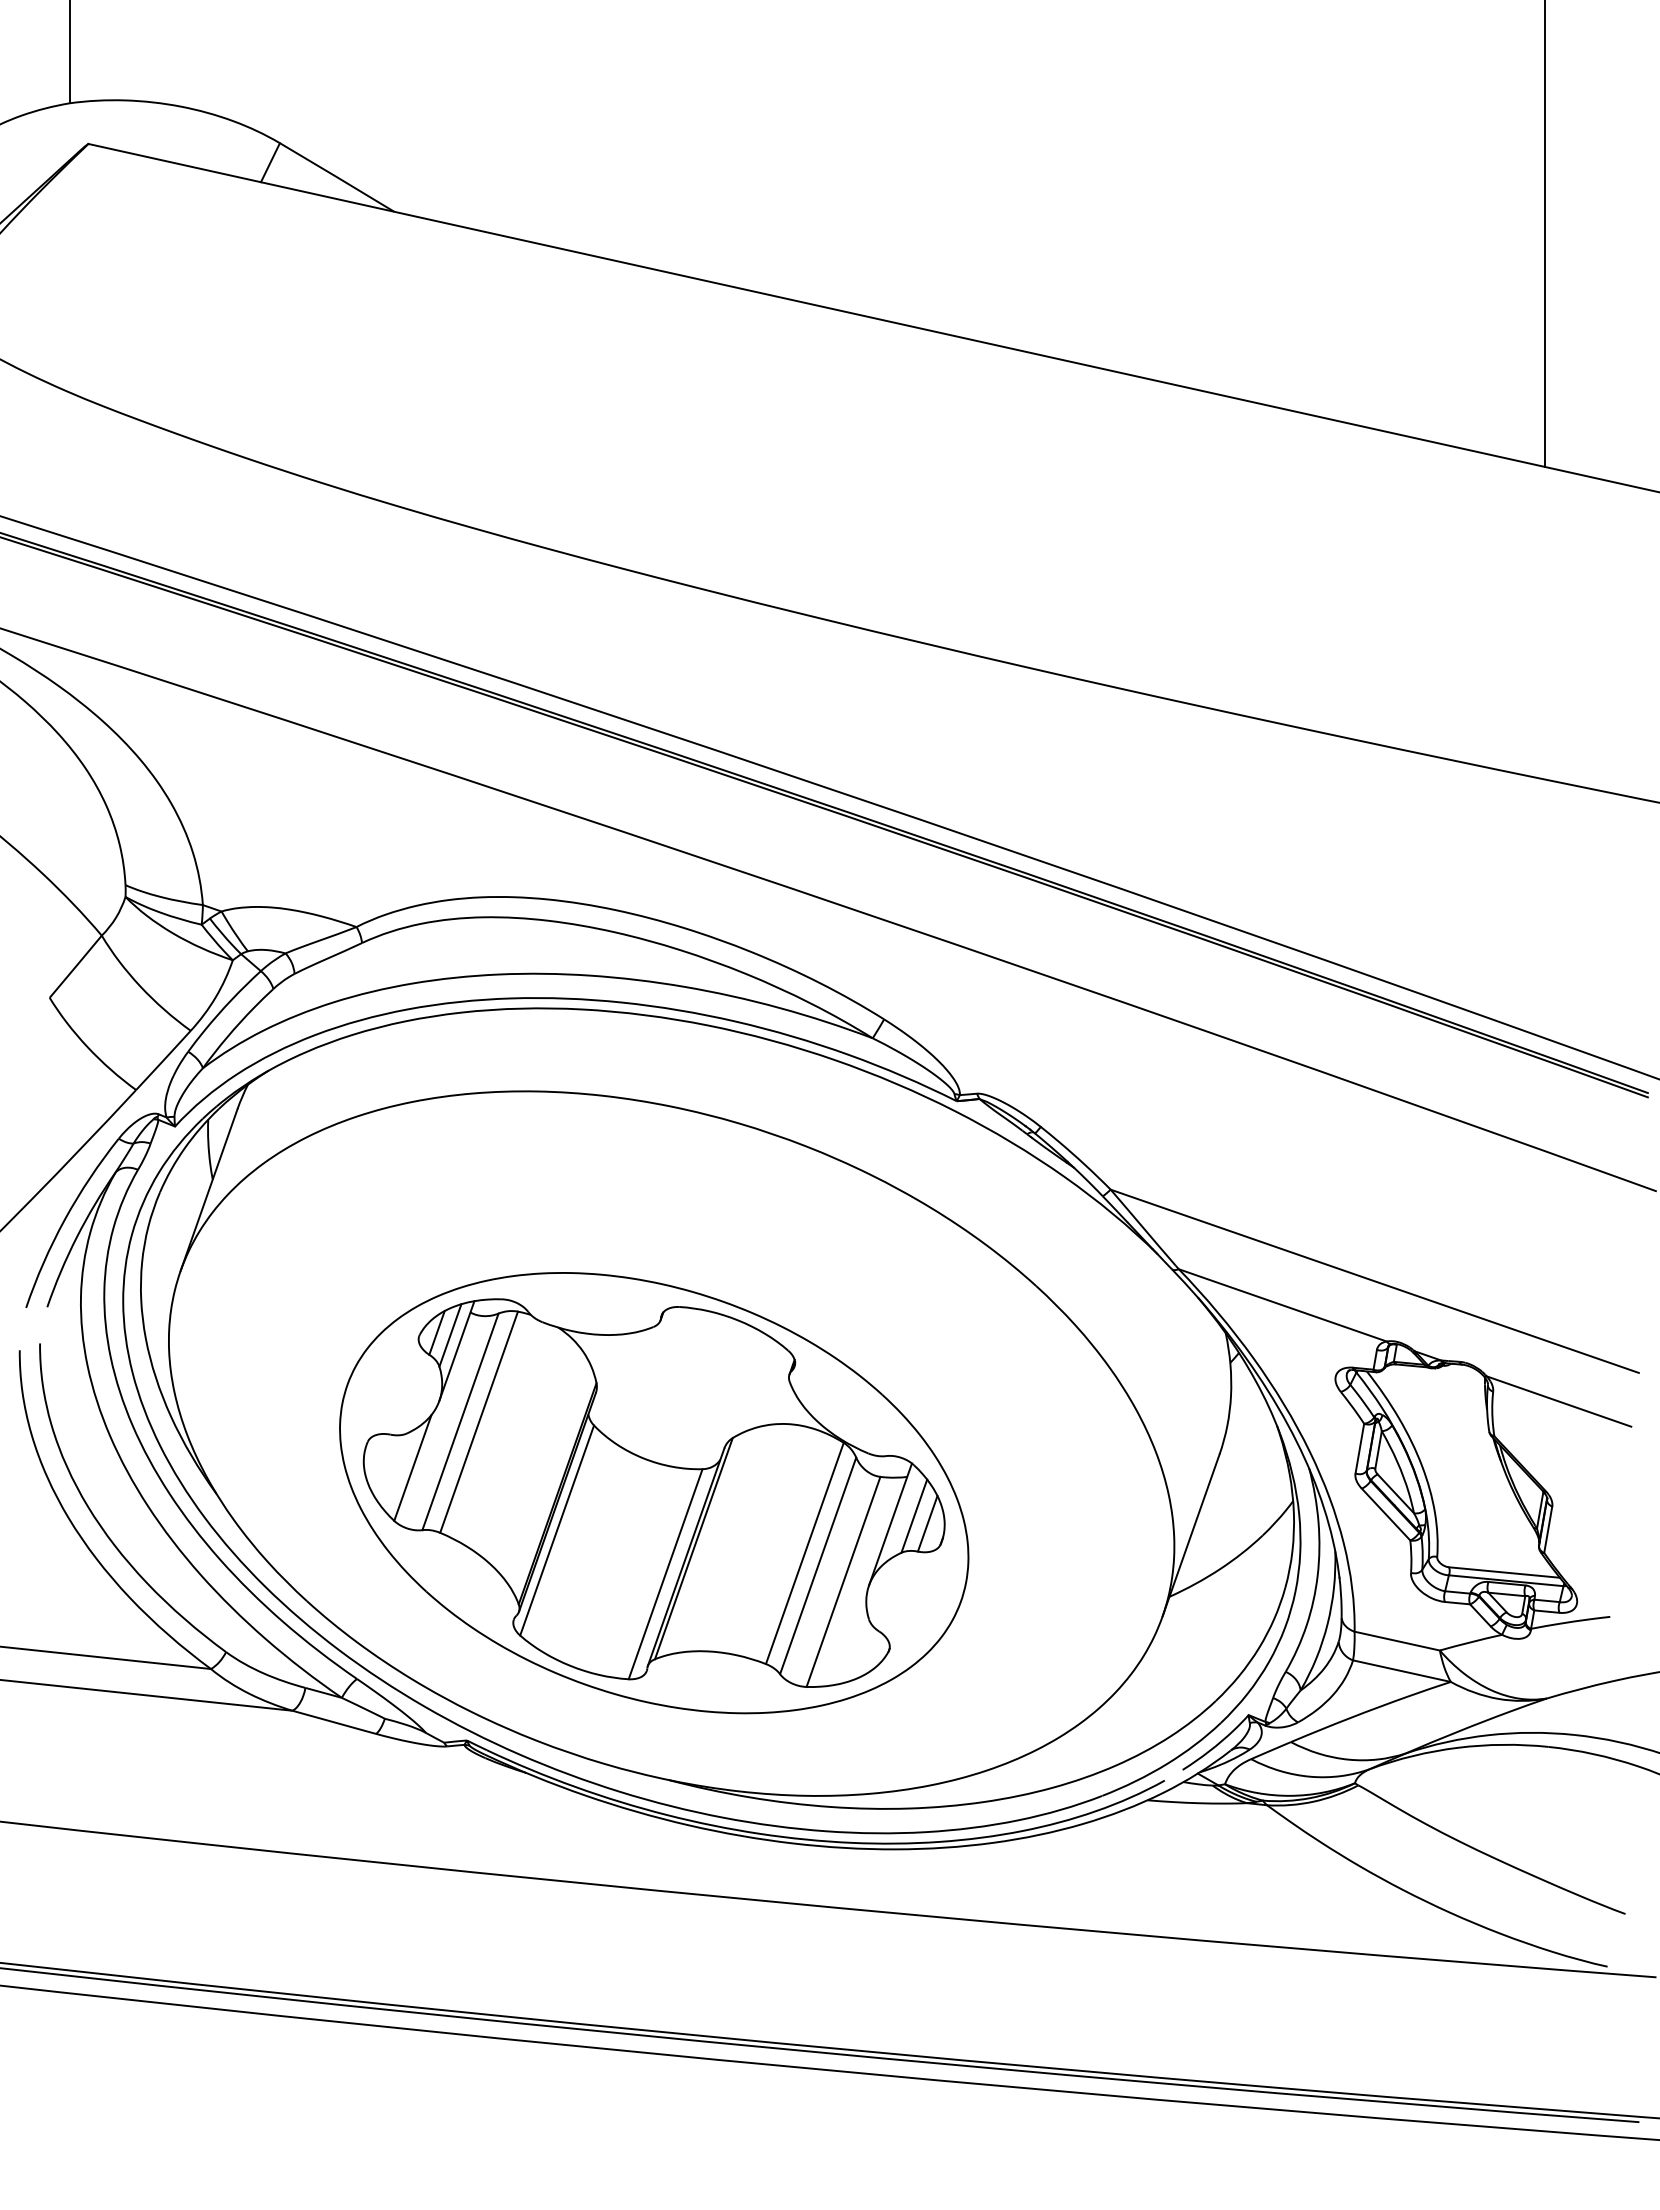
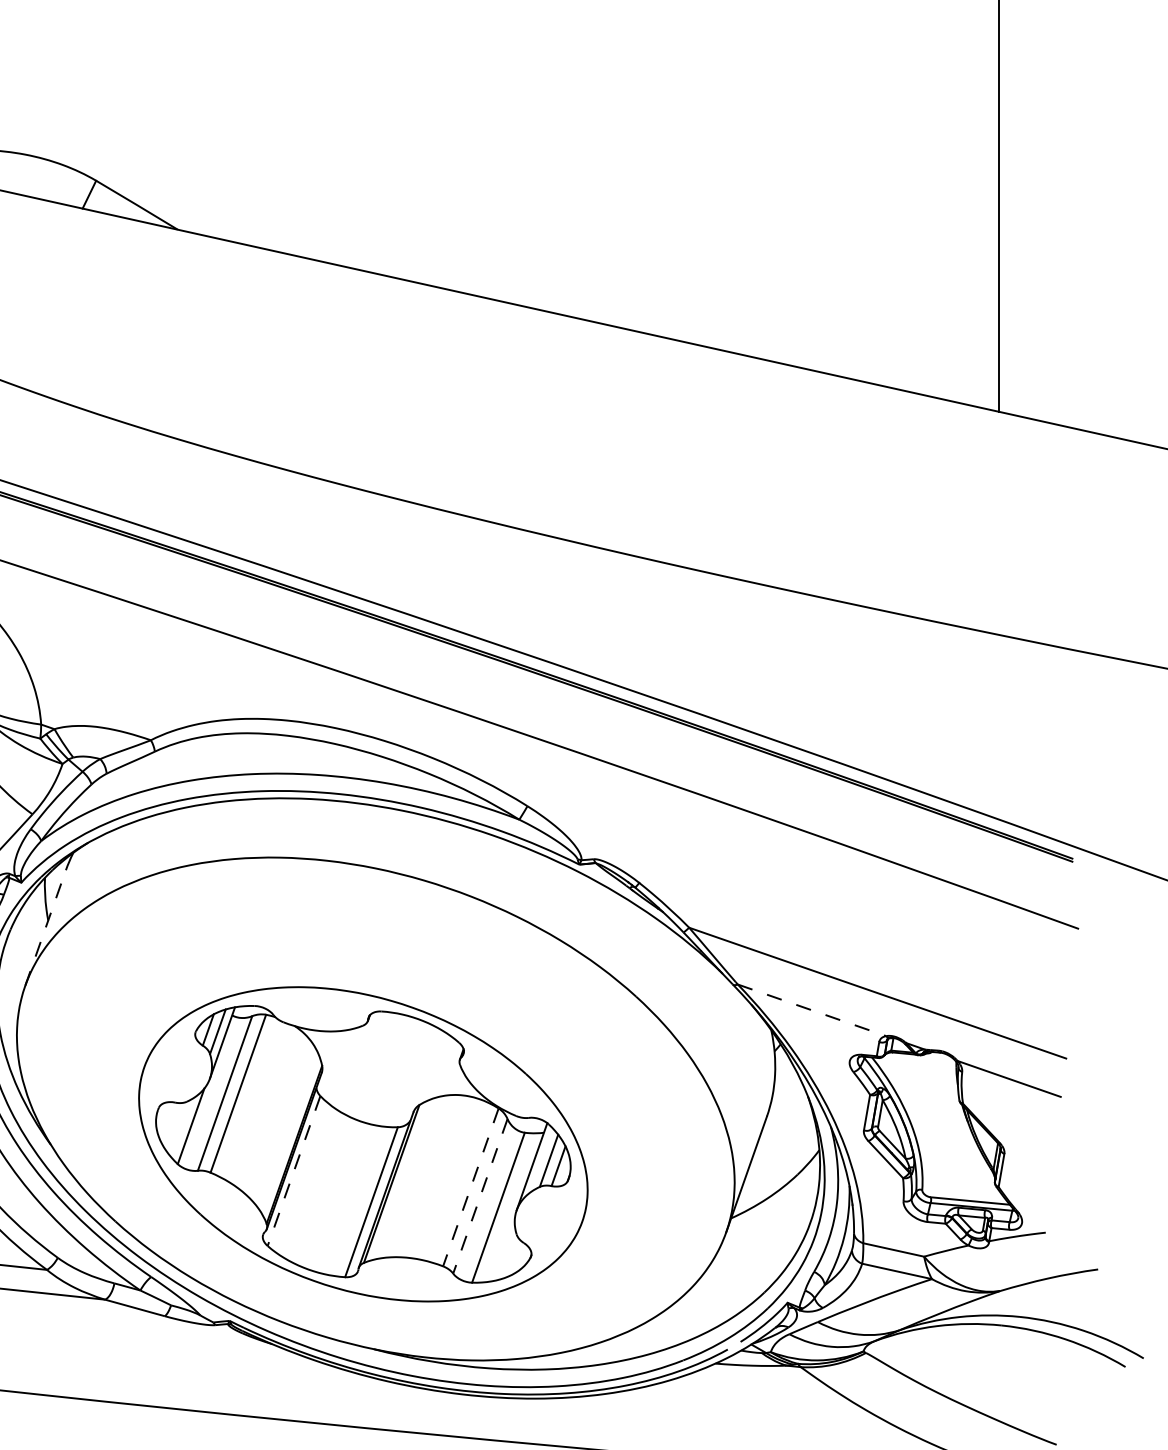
line: (209, 1190) -> (45, 928), solid -> dashed
line: (1283, 1305) -> (812, 1010), solid -> dashed
line: (556, 1531) -> (293, 1171), solid -> dashed
line: (804, 1553) -> (470, 1187), solid -> dashed
line: (818, 1565) -> (480, 1196), solid -> dashed

